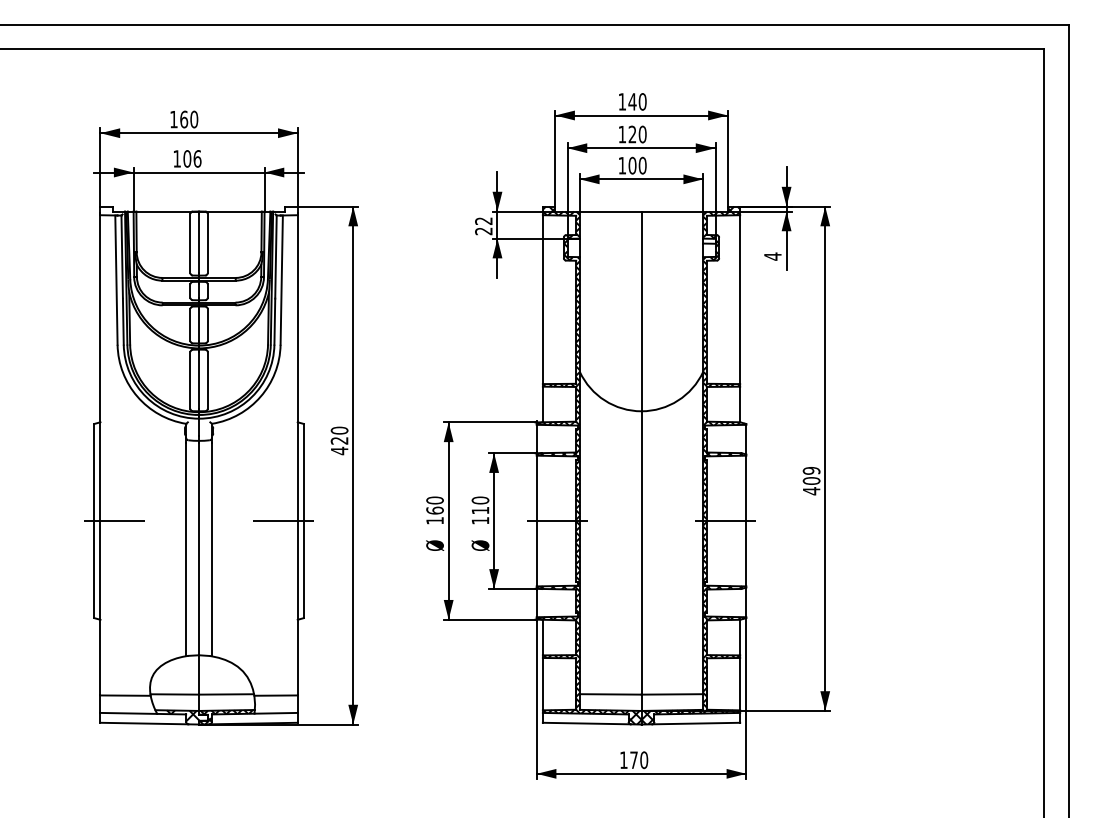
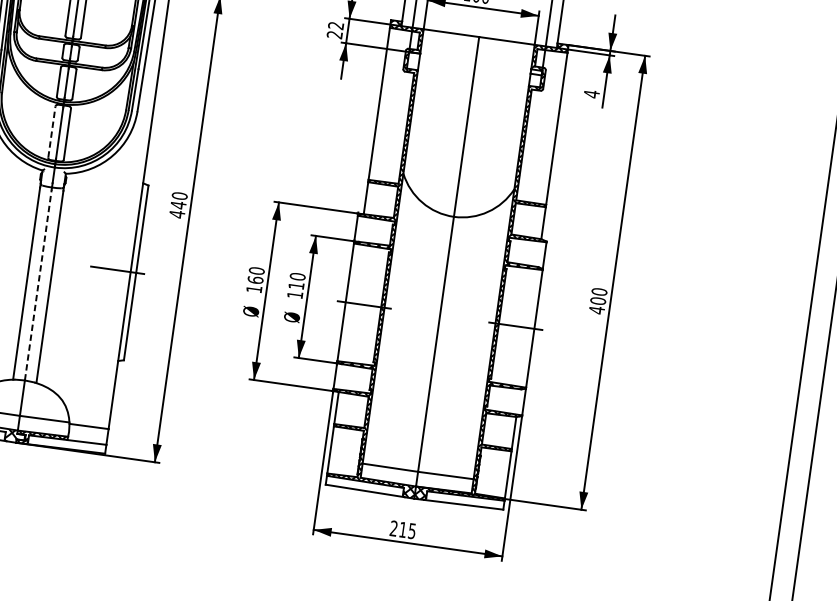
line: (190, 379) -> (52, 131), solid -> dashed
text: (339, 440) -> (178, 204), 420 -> 440
text: (811, 470) -> (599, 291), 409 -> 400
line: (199, 549) -> (38, 285), solid -> dashed
text: (634, 760) -> (403, 530), 170 -> 215

